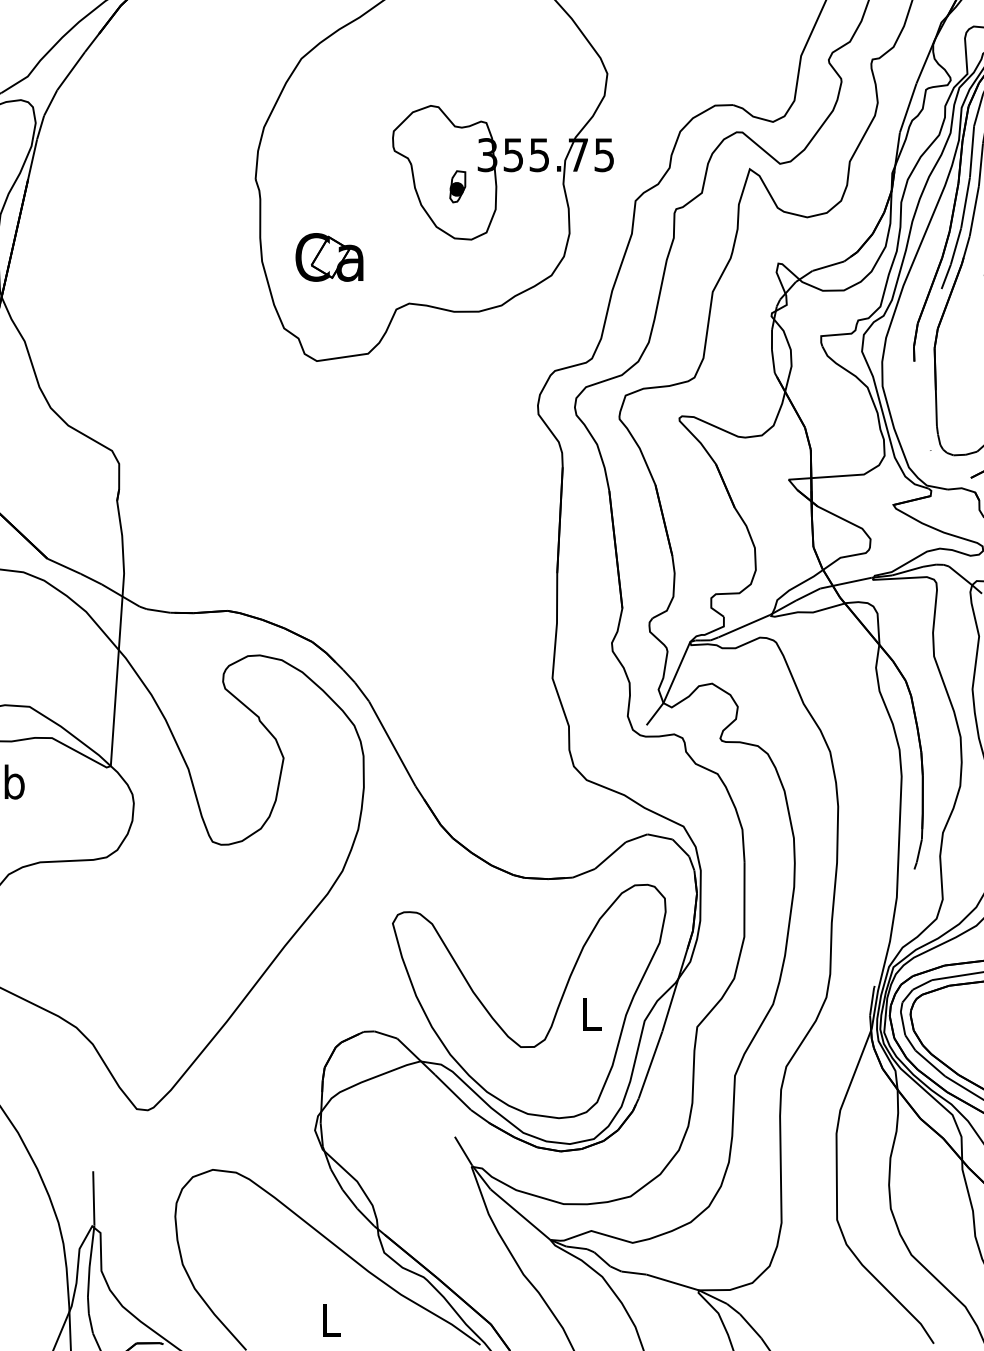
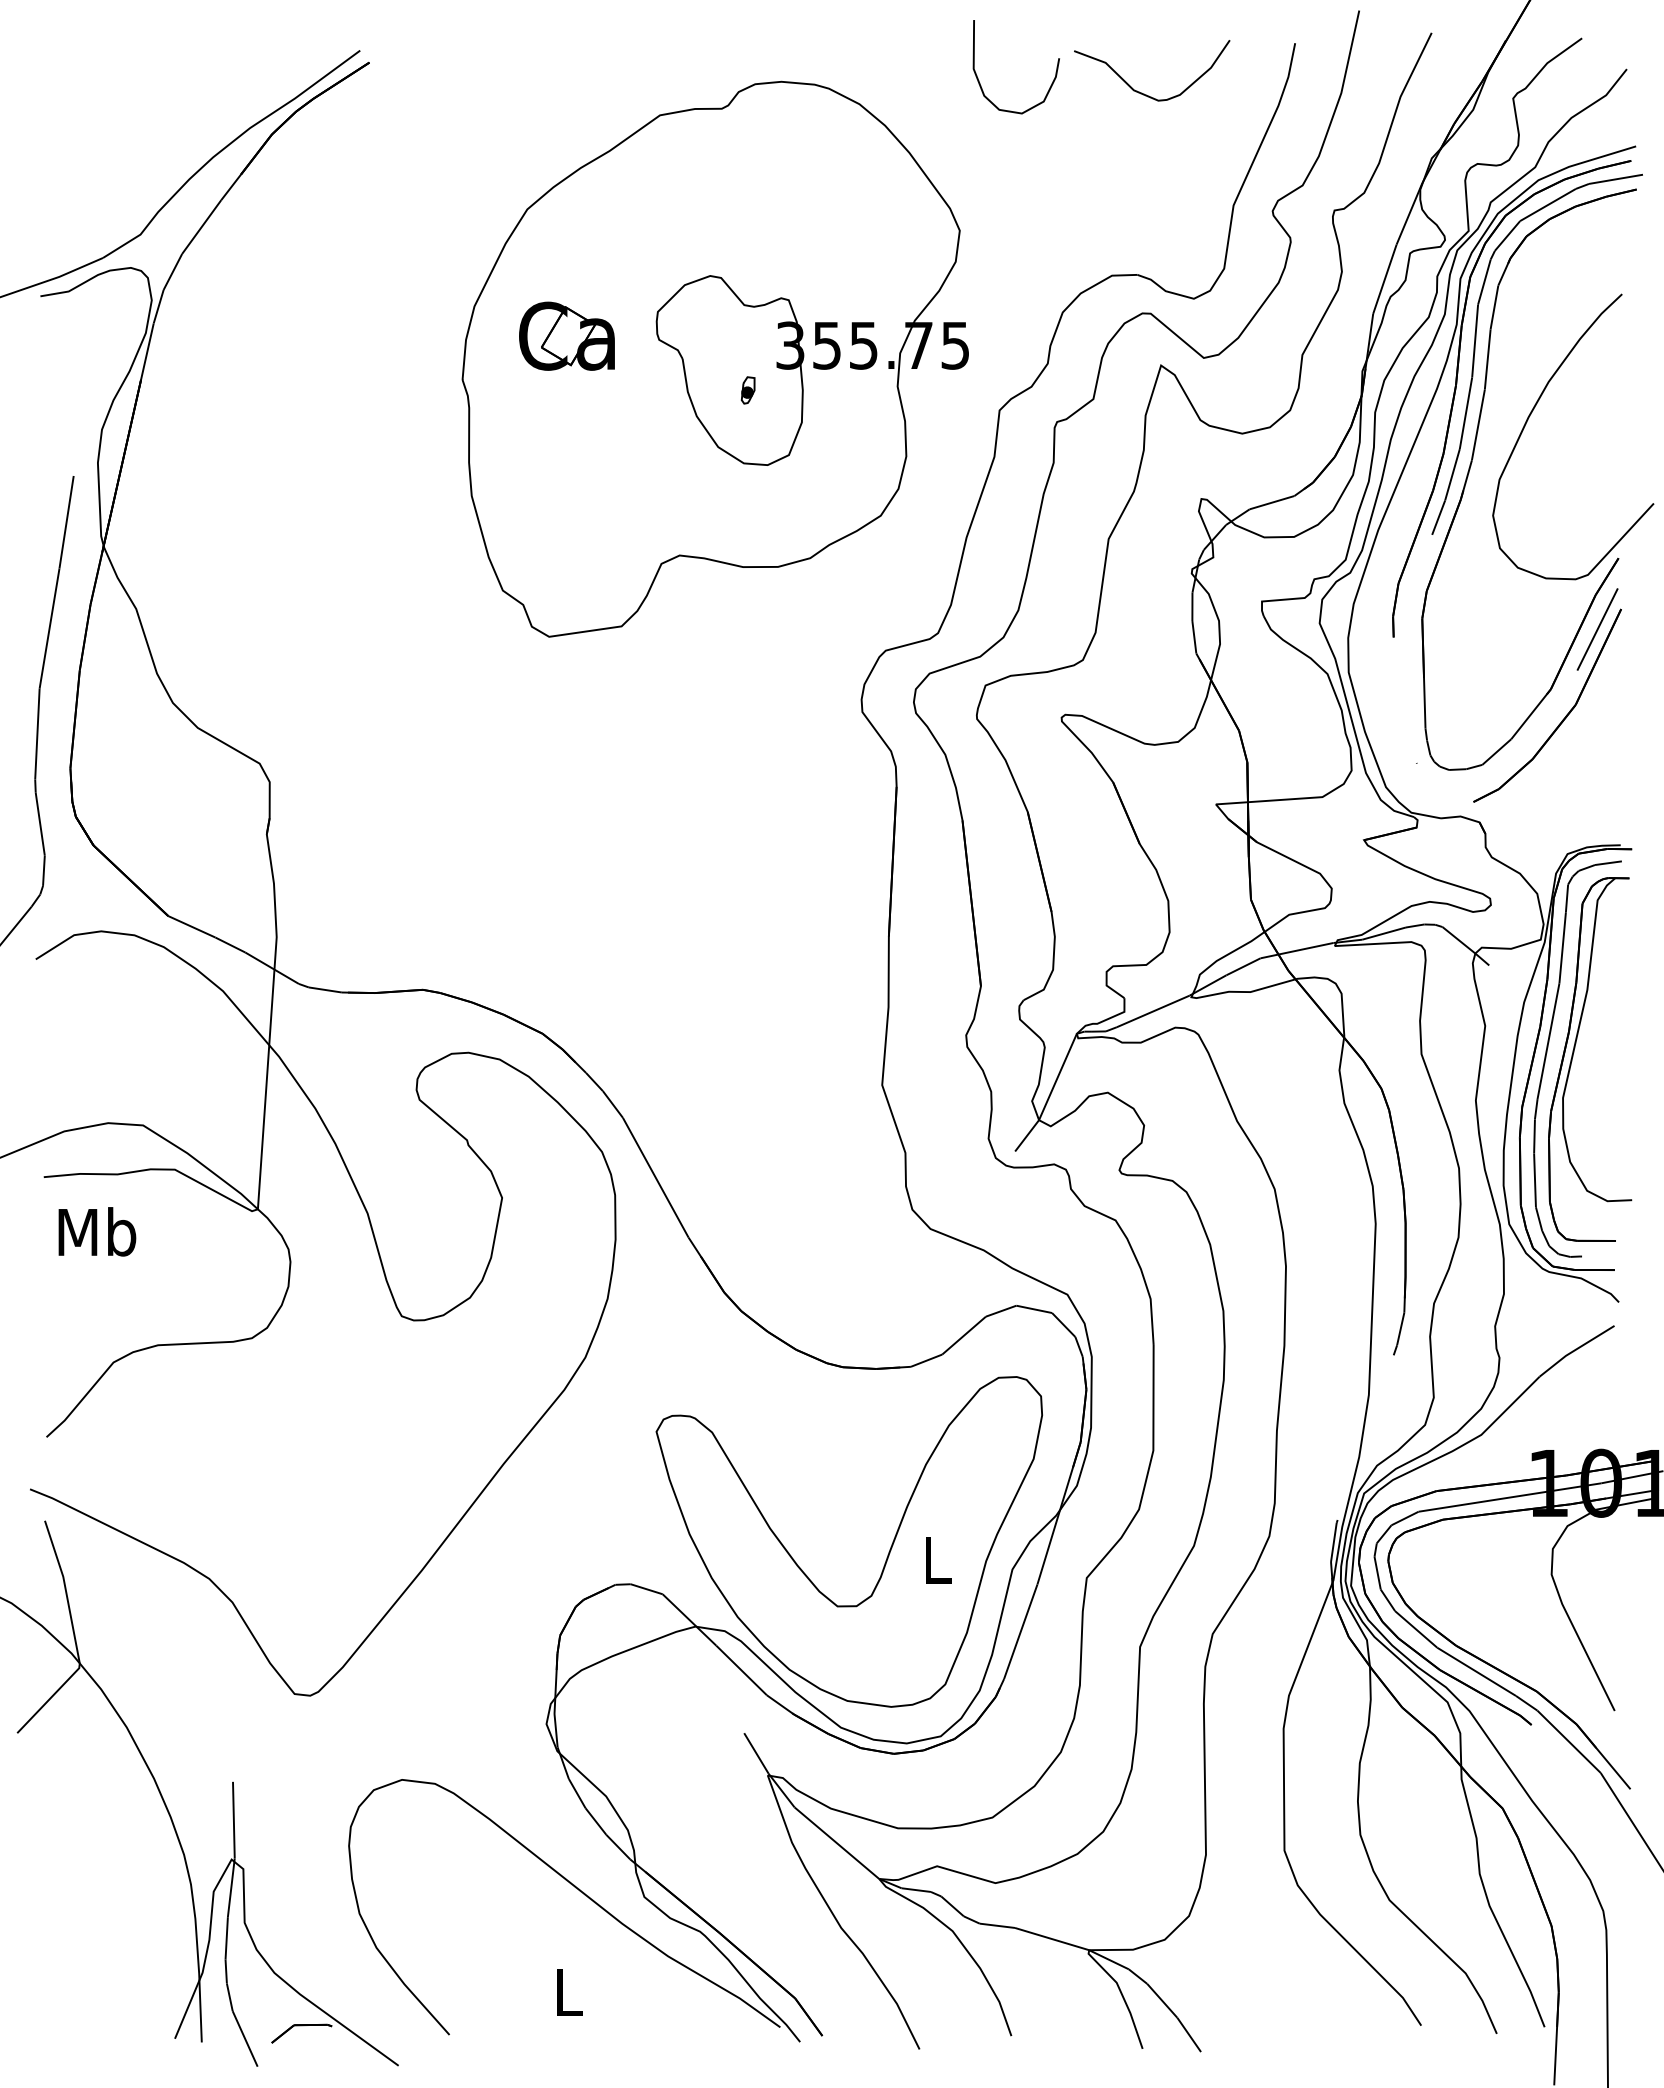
part: (457, 186) -> (747, 390), size x0.6
part: (329, 256) -> (566, 335), moved

